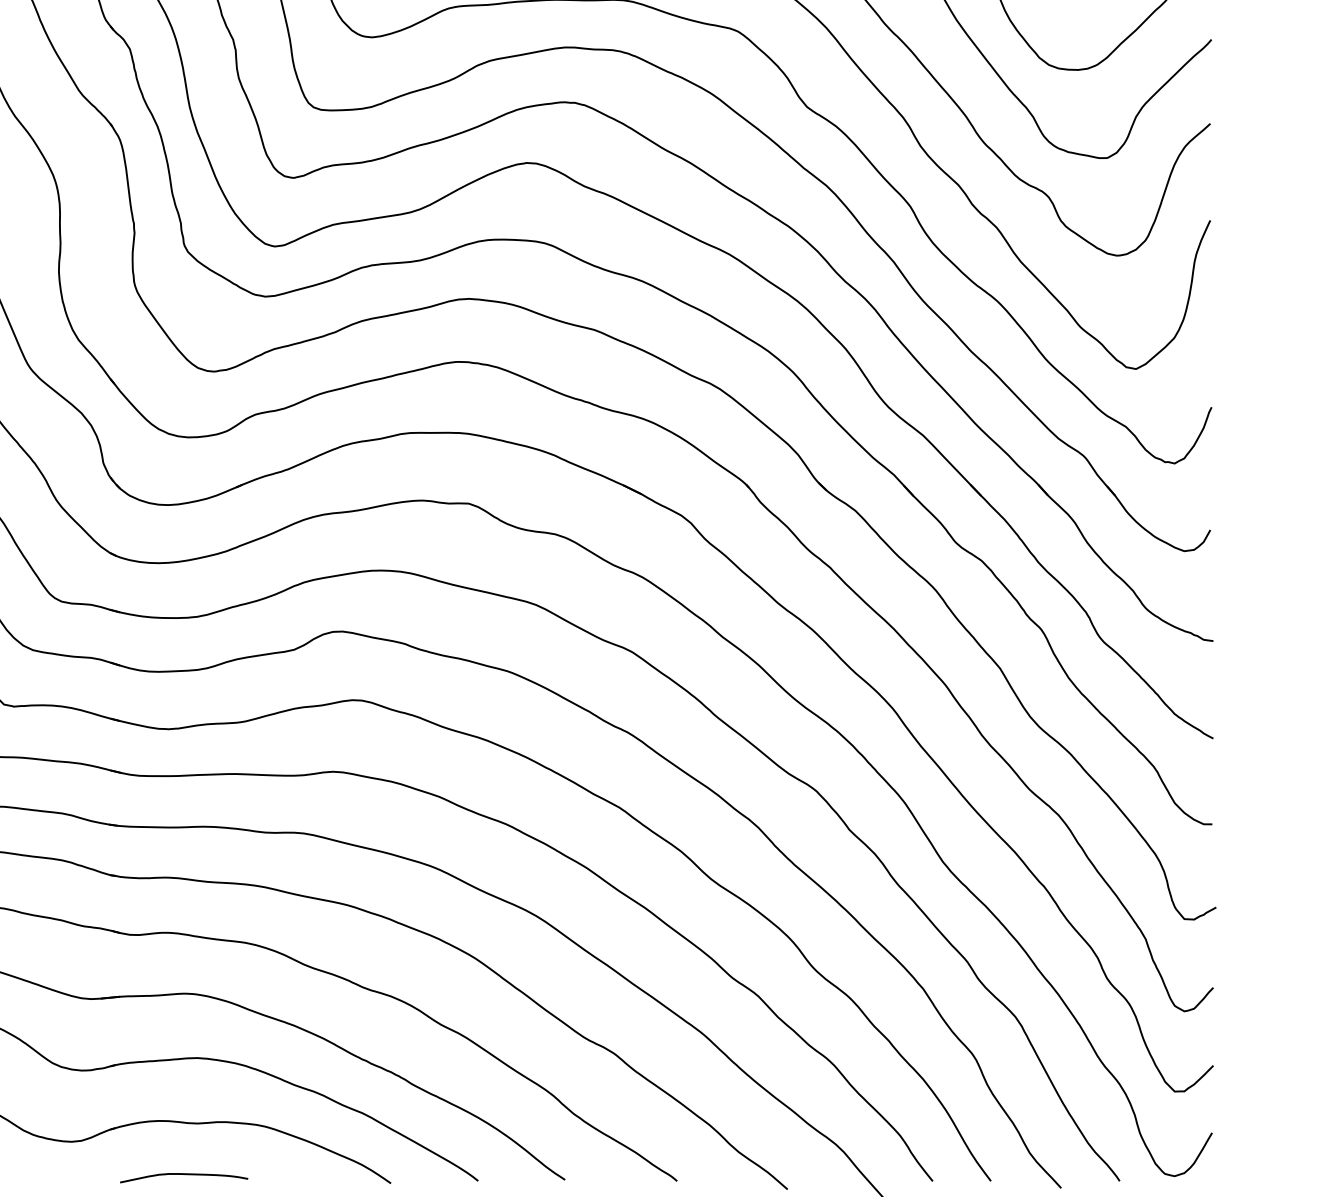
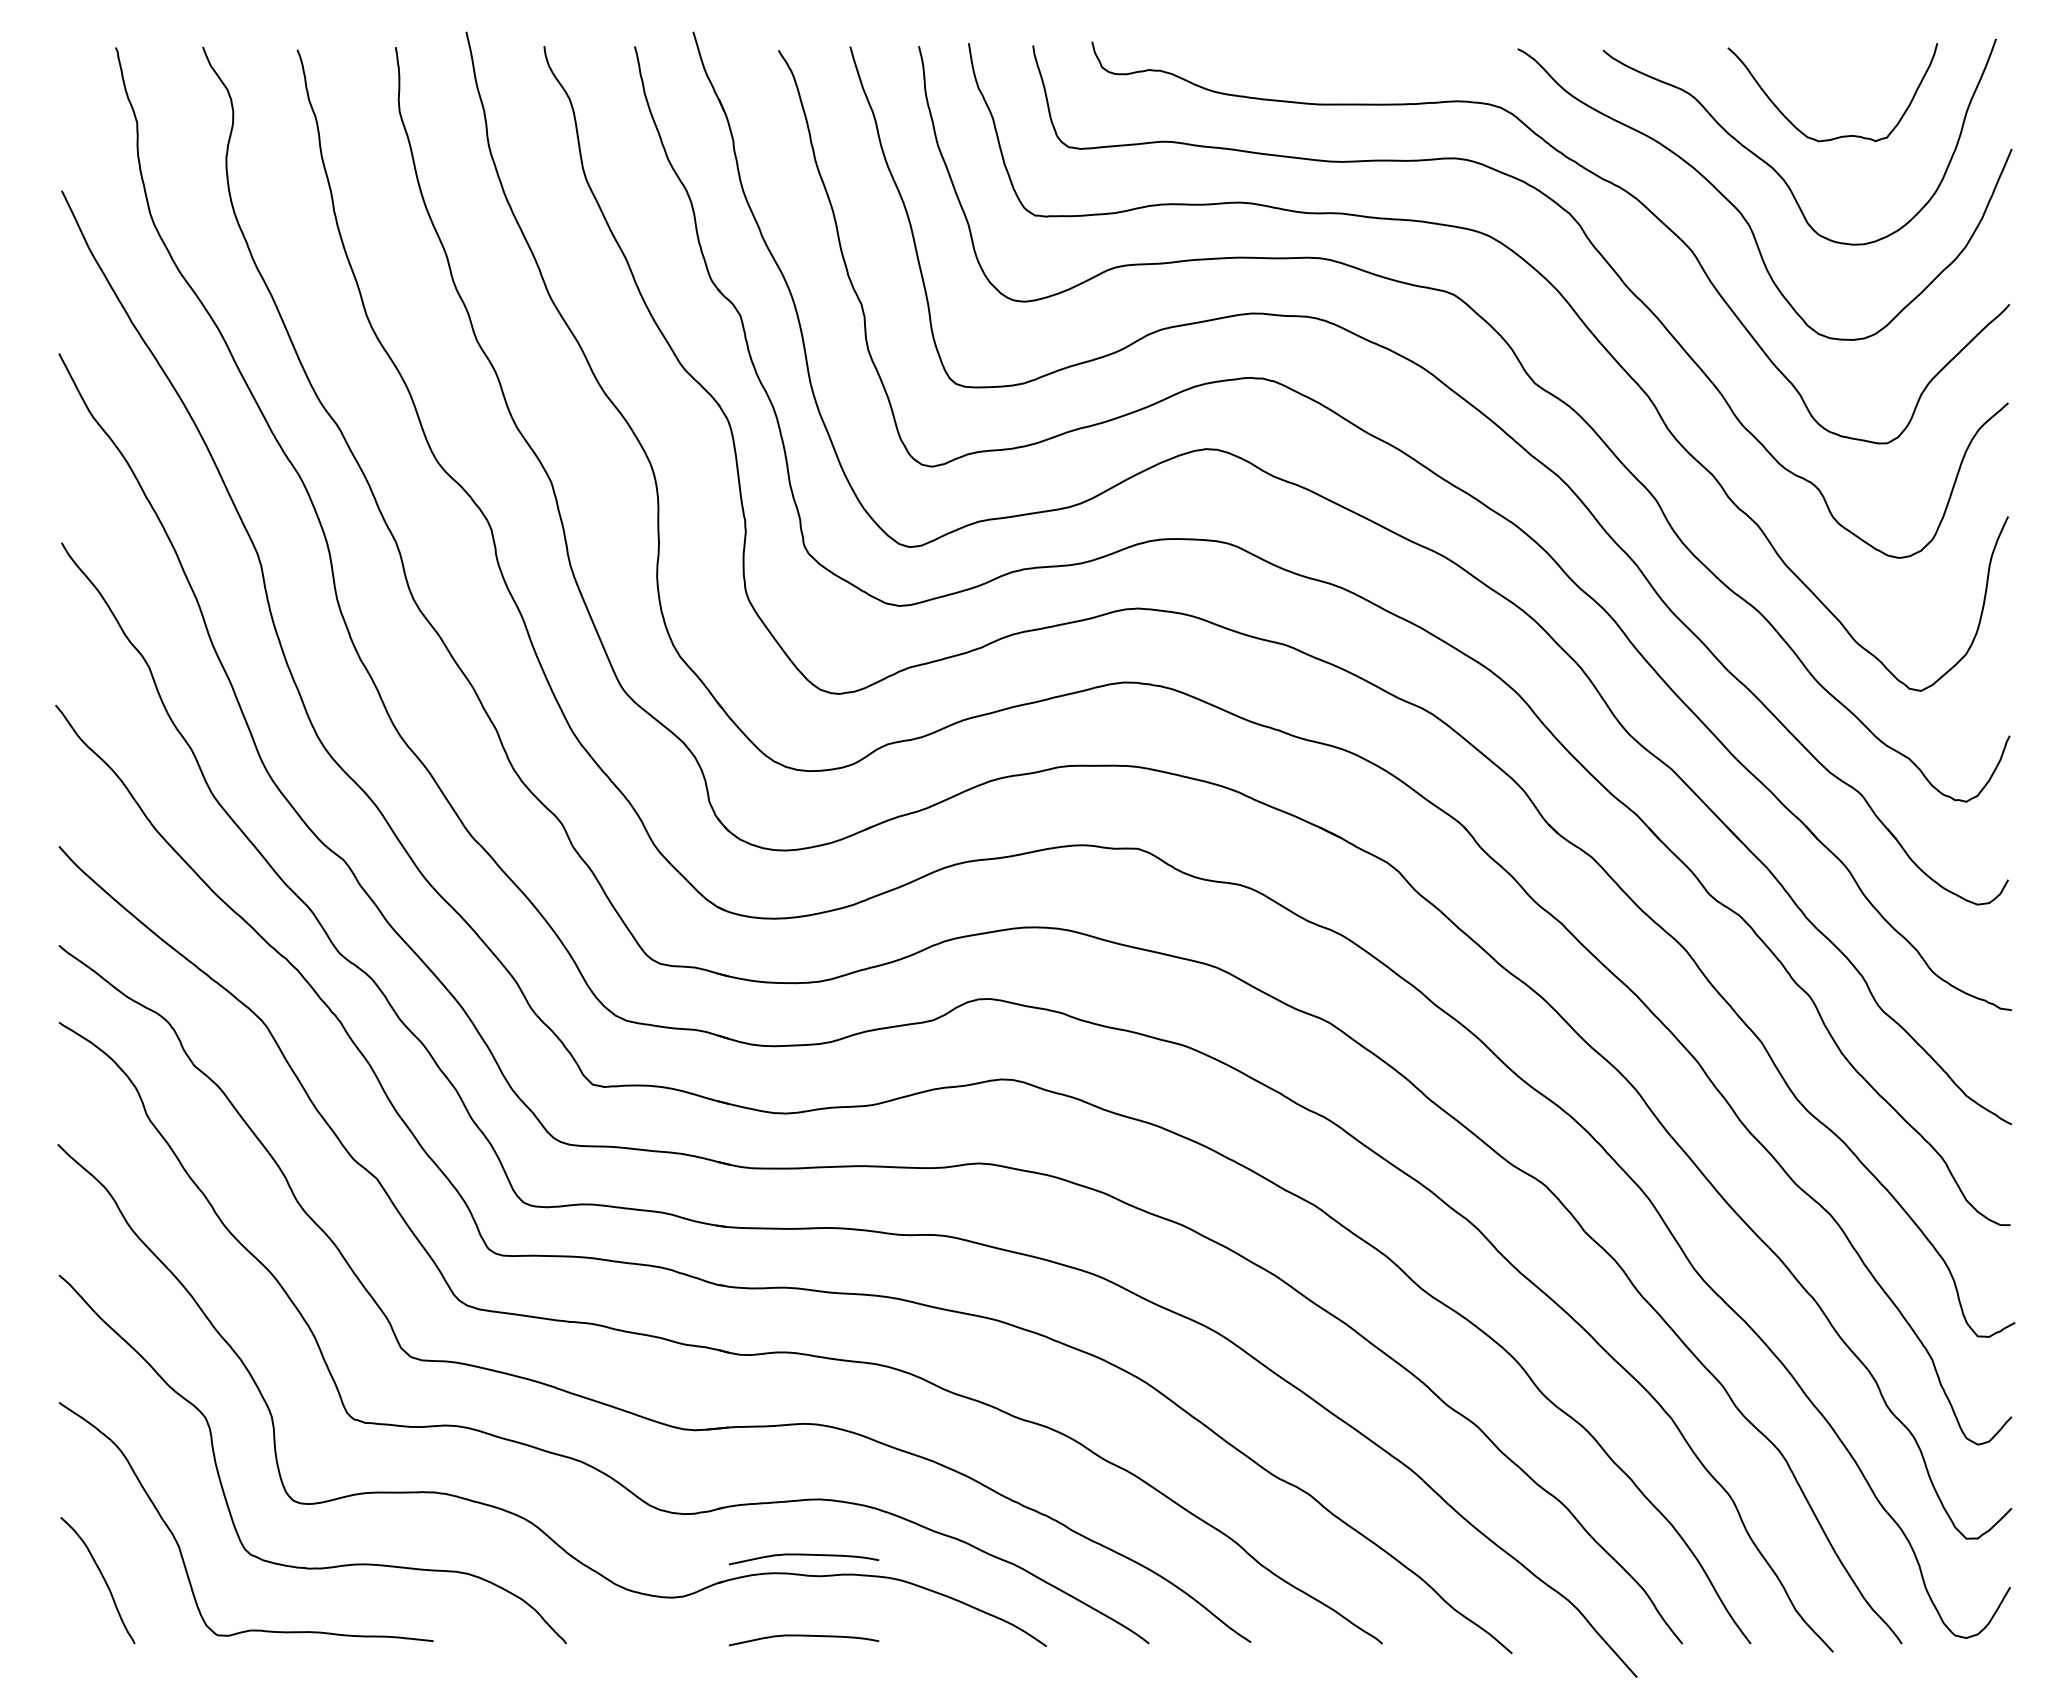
curve: (184, 1105) -> (804, 1555), added

